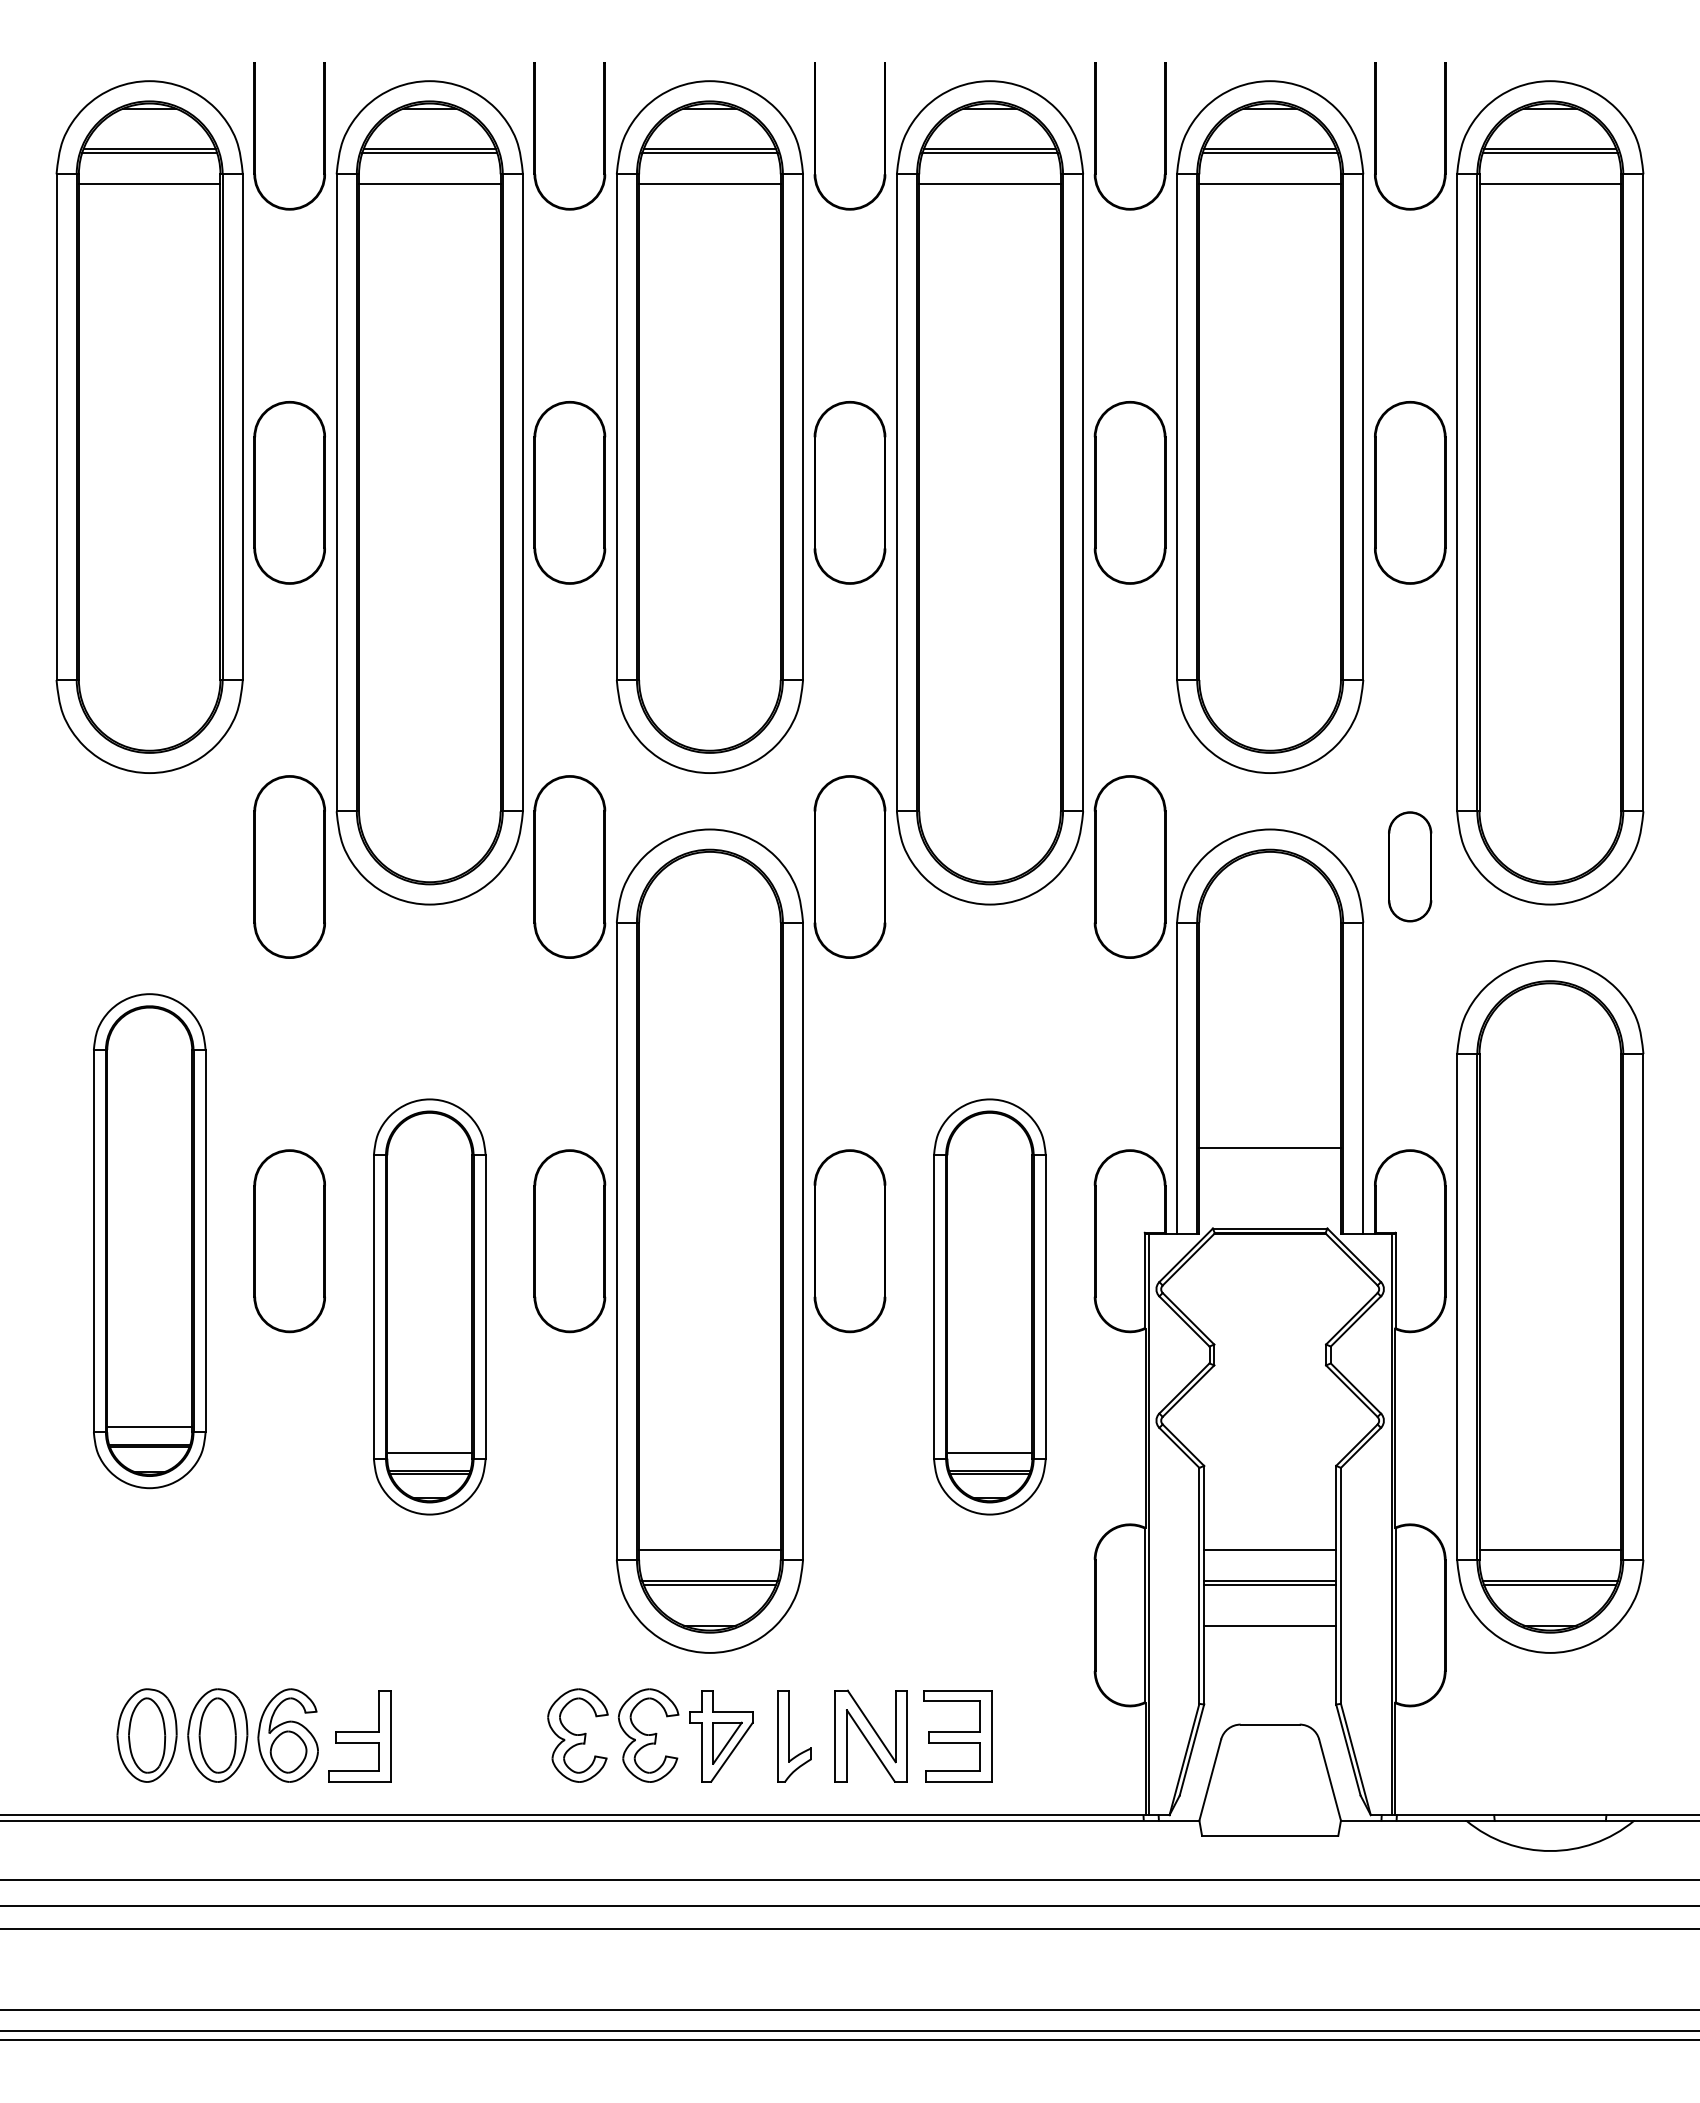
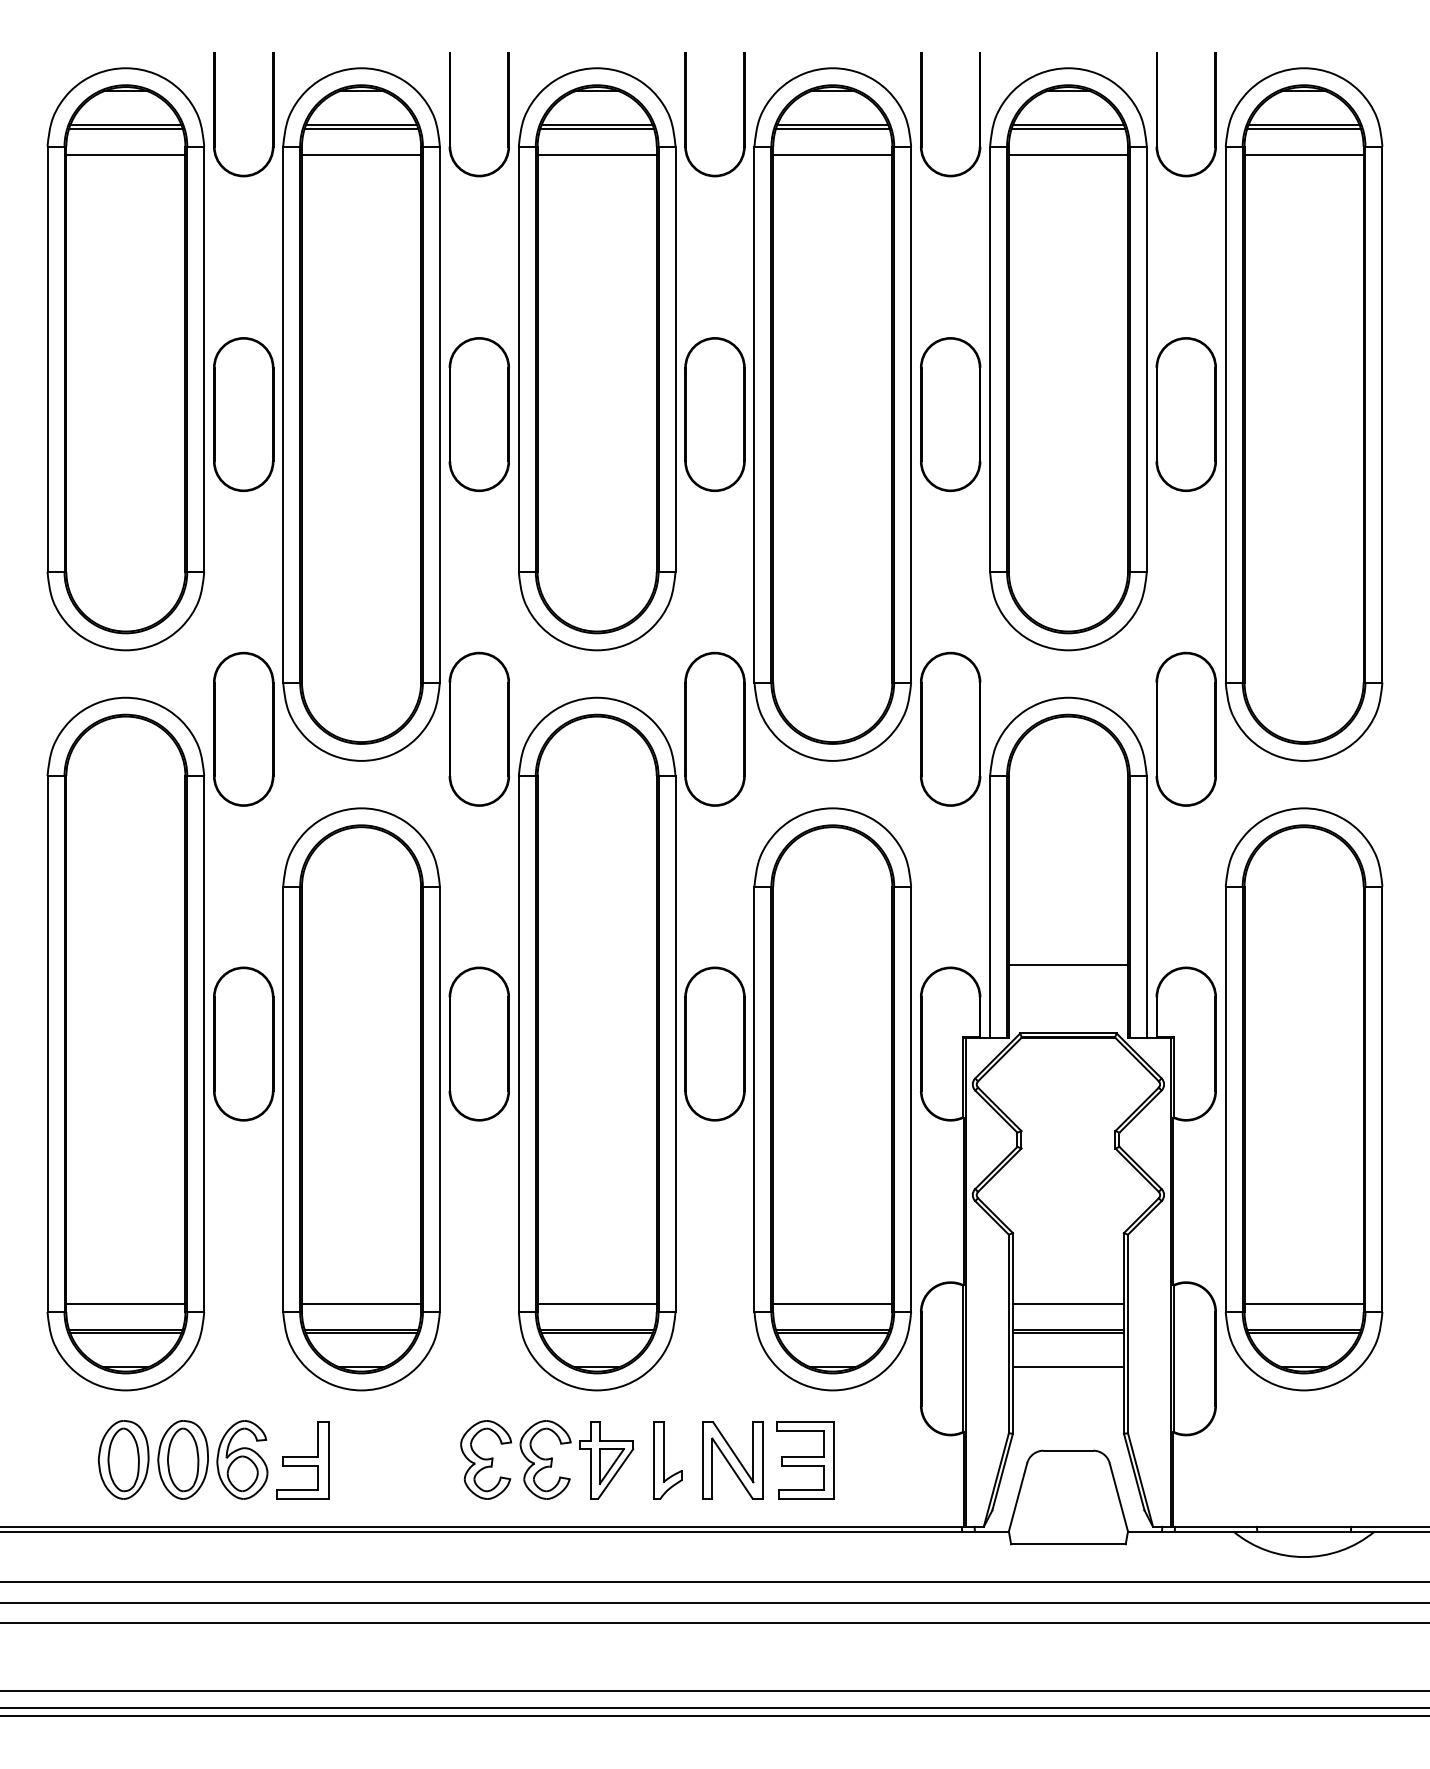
part: (1409, 866) -> (1185, 728), size x1.67
part: (149, 1240) -> (125, 1043), size x1.67
part: (429, 1307) -> (361, 1099), size x1.67
part: (989, 1307) -> (832, 1099), size x1.67

